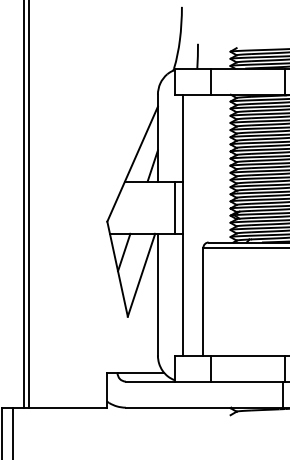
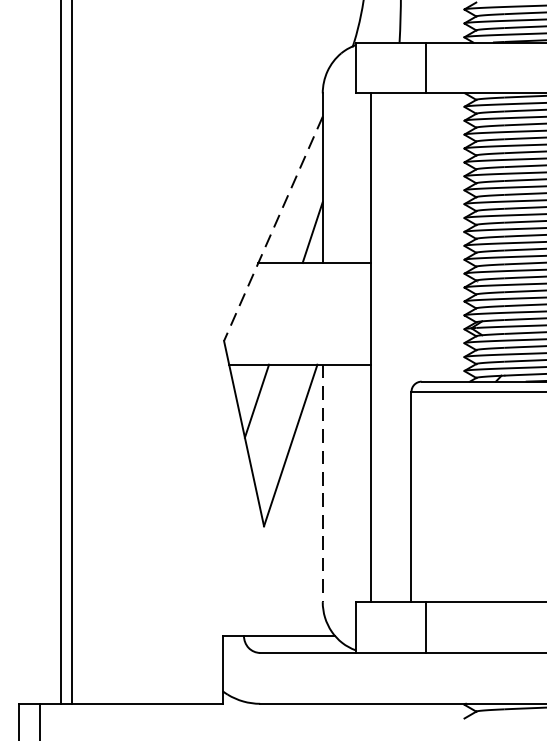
line: (132, 164) -> (273, 229), solid -> dashed
line: (174, 207) -> (355, 313), removed
line: (157, 294) -> (321, 483), solid -> dashed

